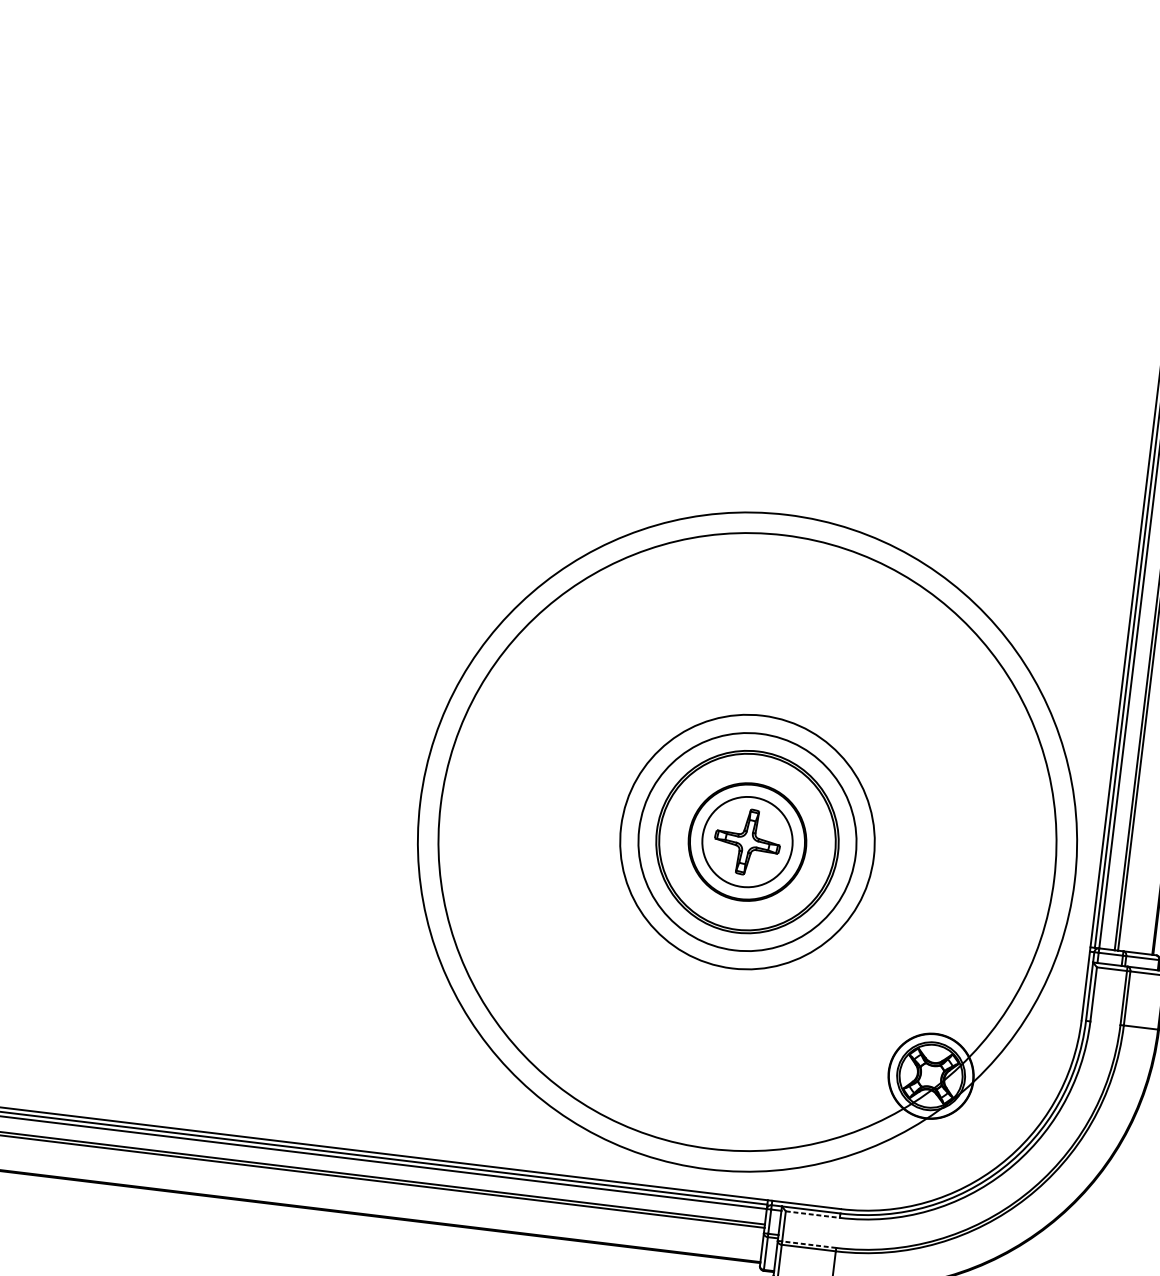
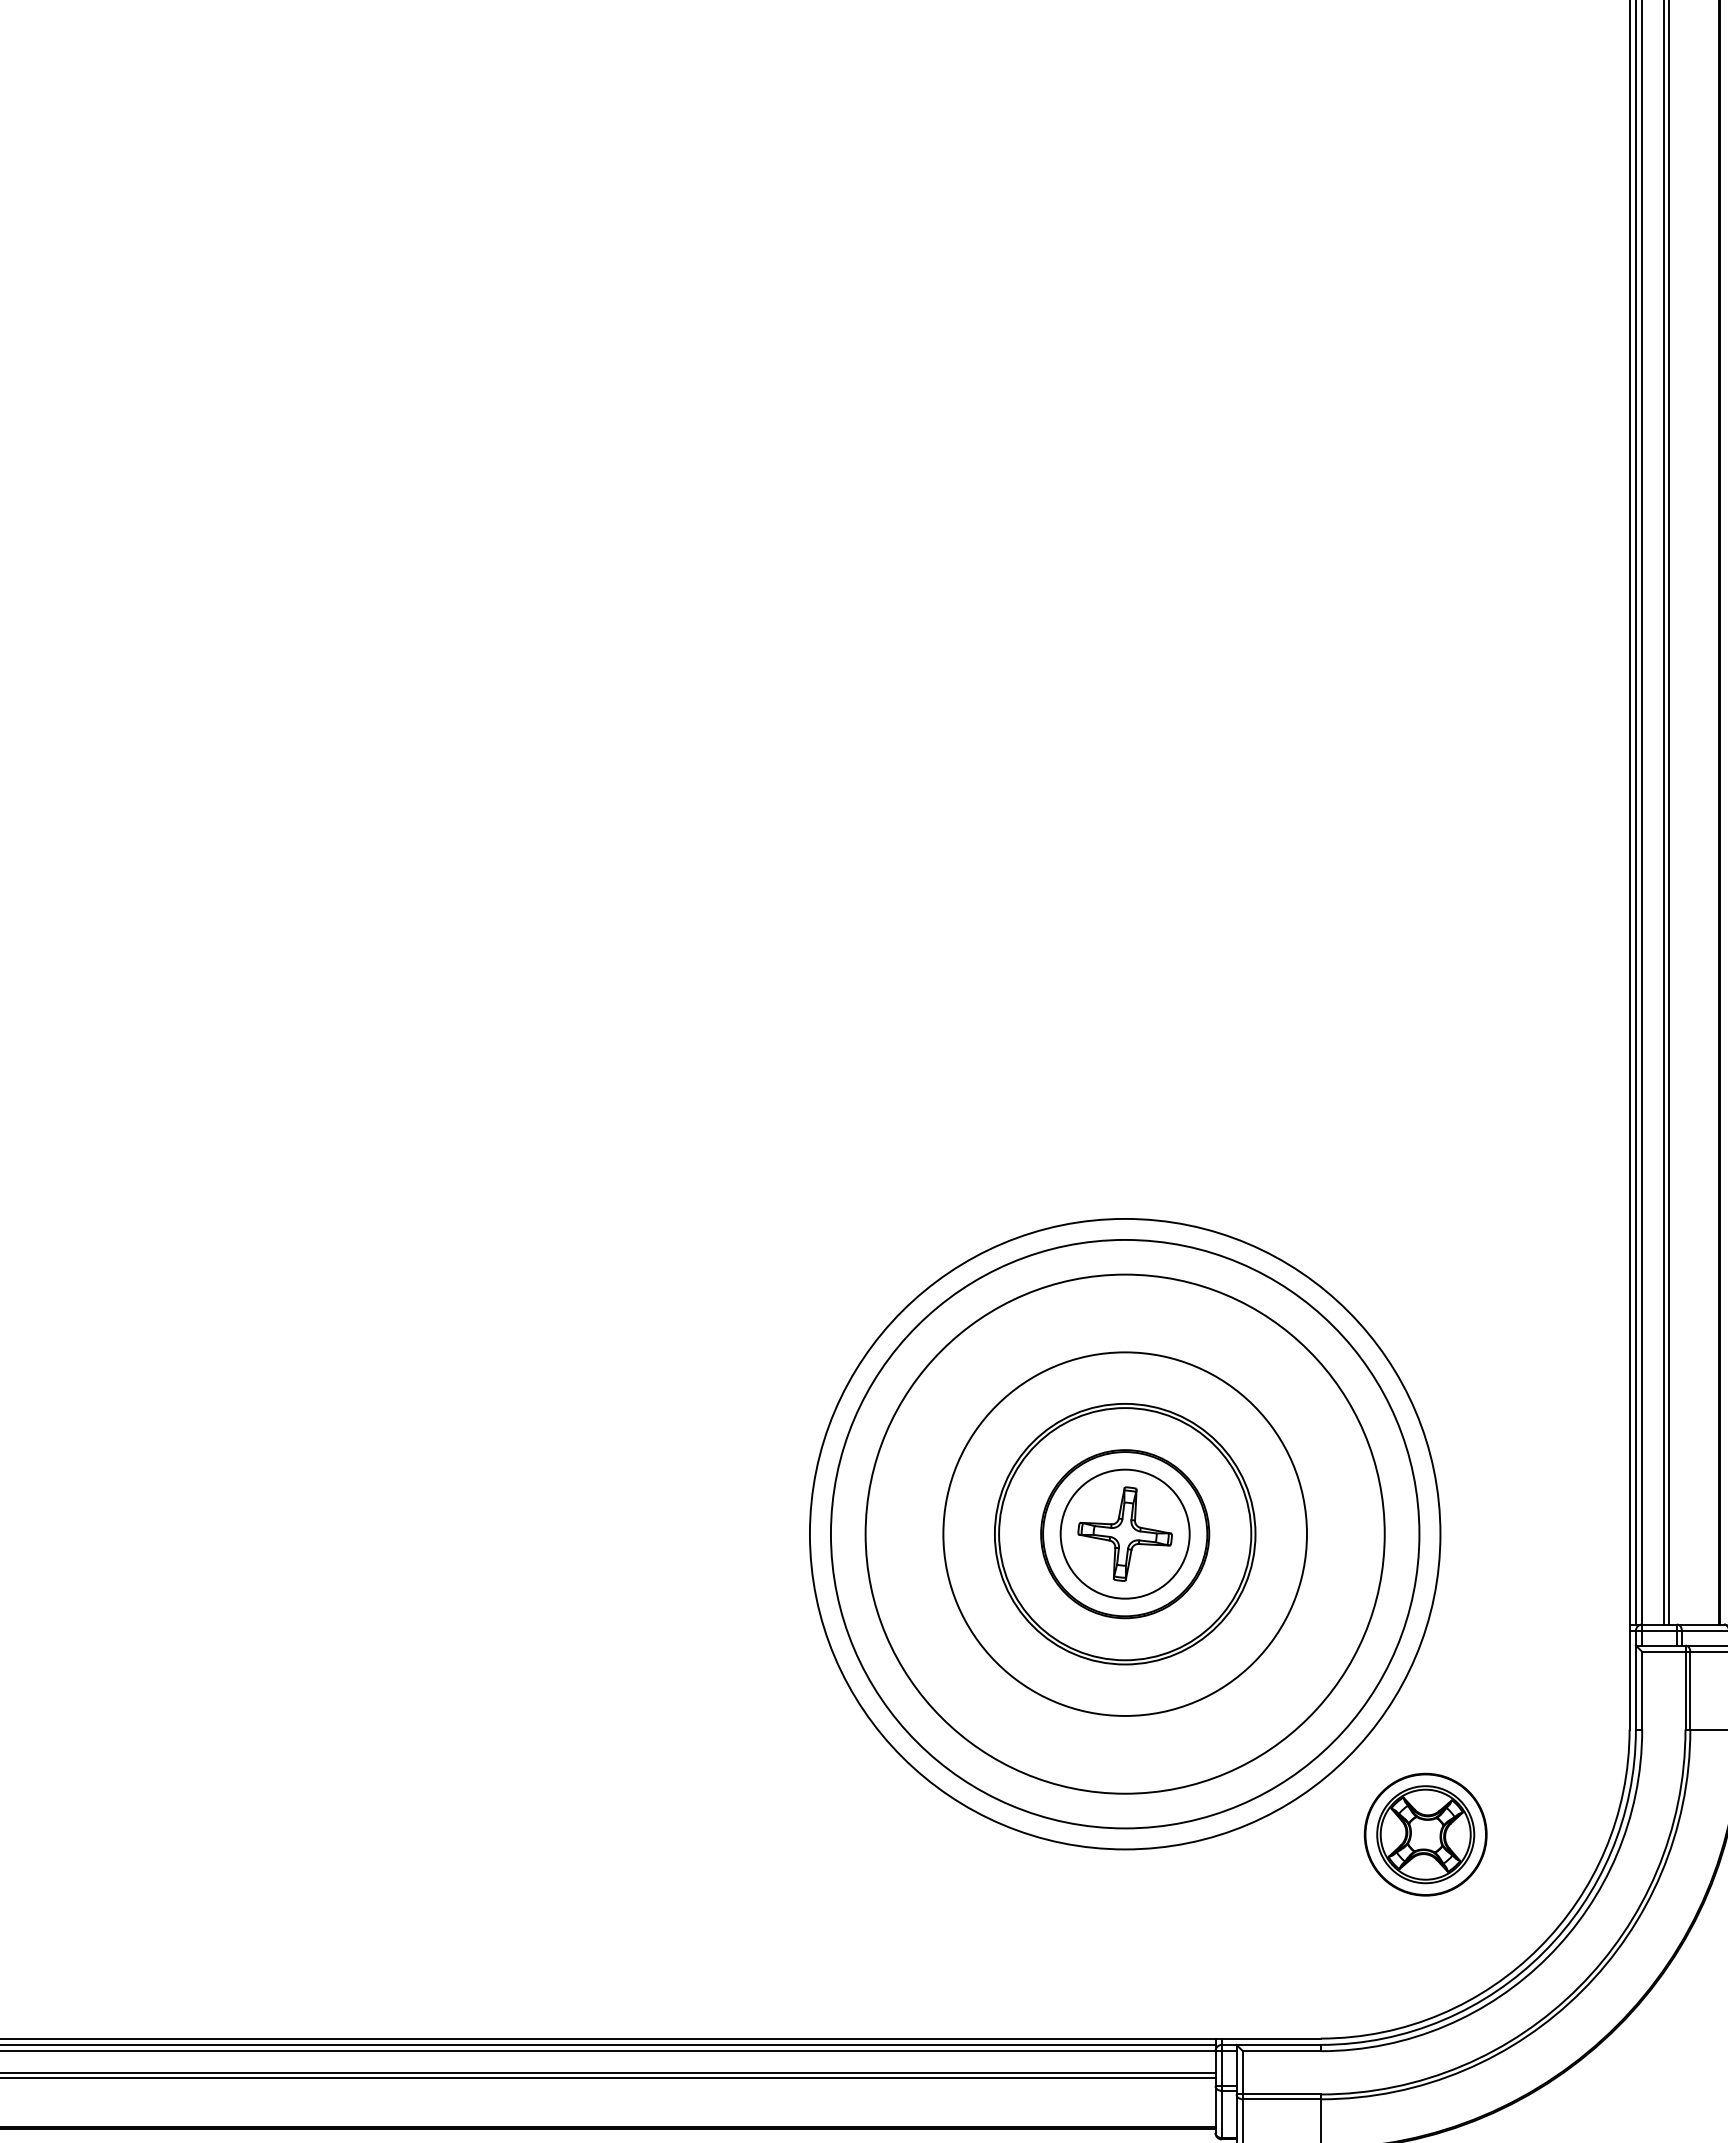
circle: (747, 841) -> (1124, 1533), size x0.62
circle: (747, 841) -> (1124, 1533), size x0.71
circle: (747, 841) -> (1124, 1533), size x1.67
line: (812, 1214) -> (1281, 2051), dashed -> solid
line: (809, 1244) -> (1281, 2094), dashed -> solid

